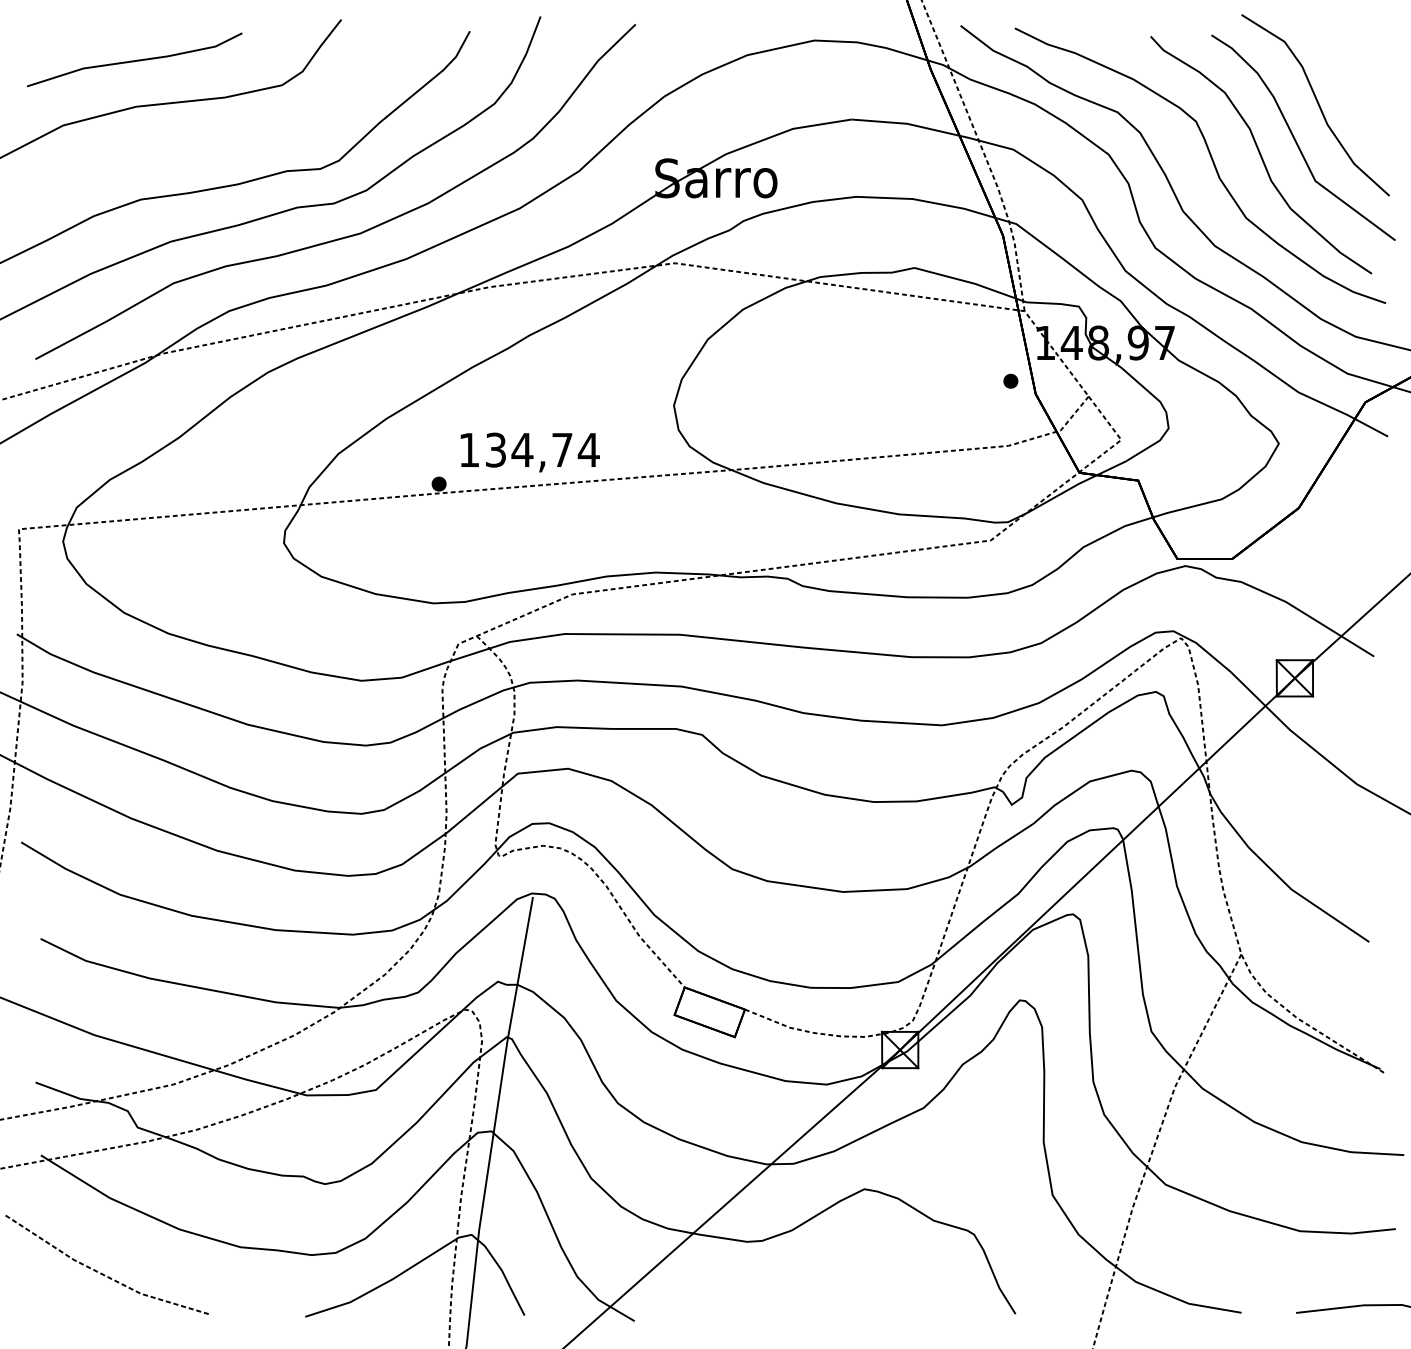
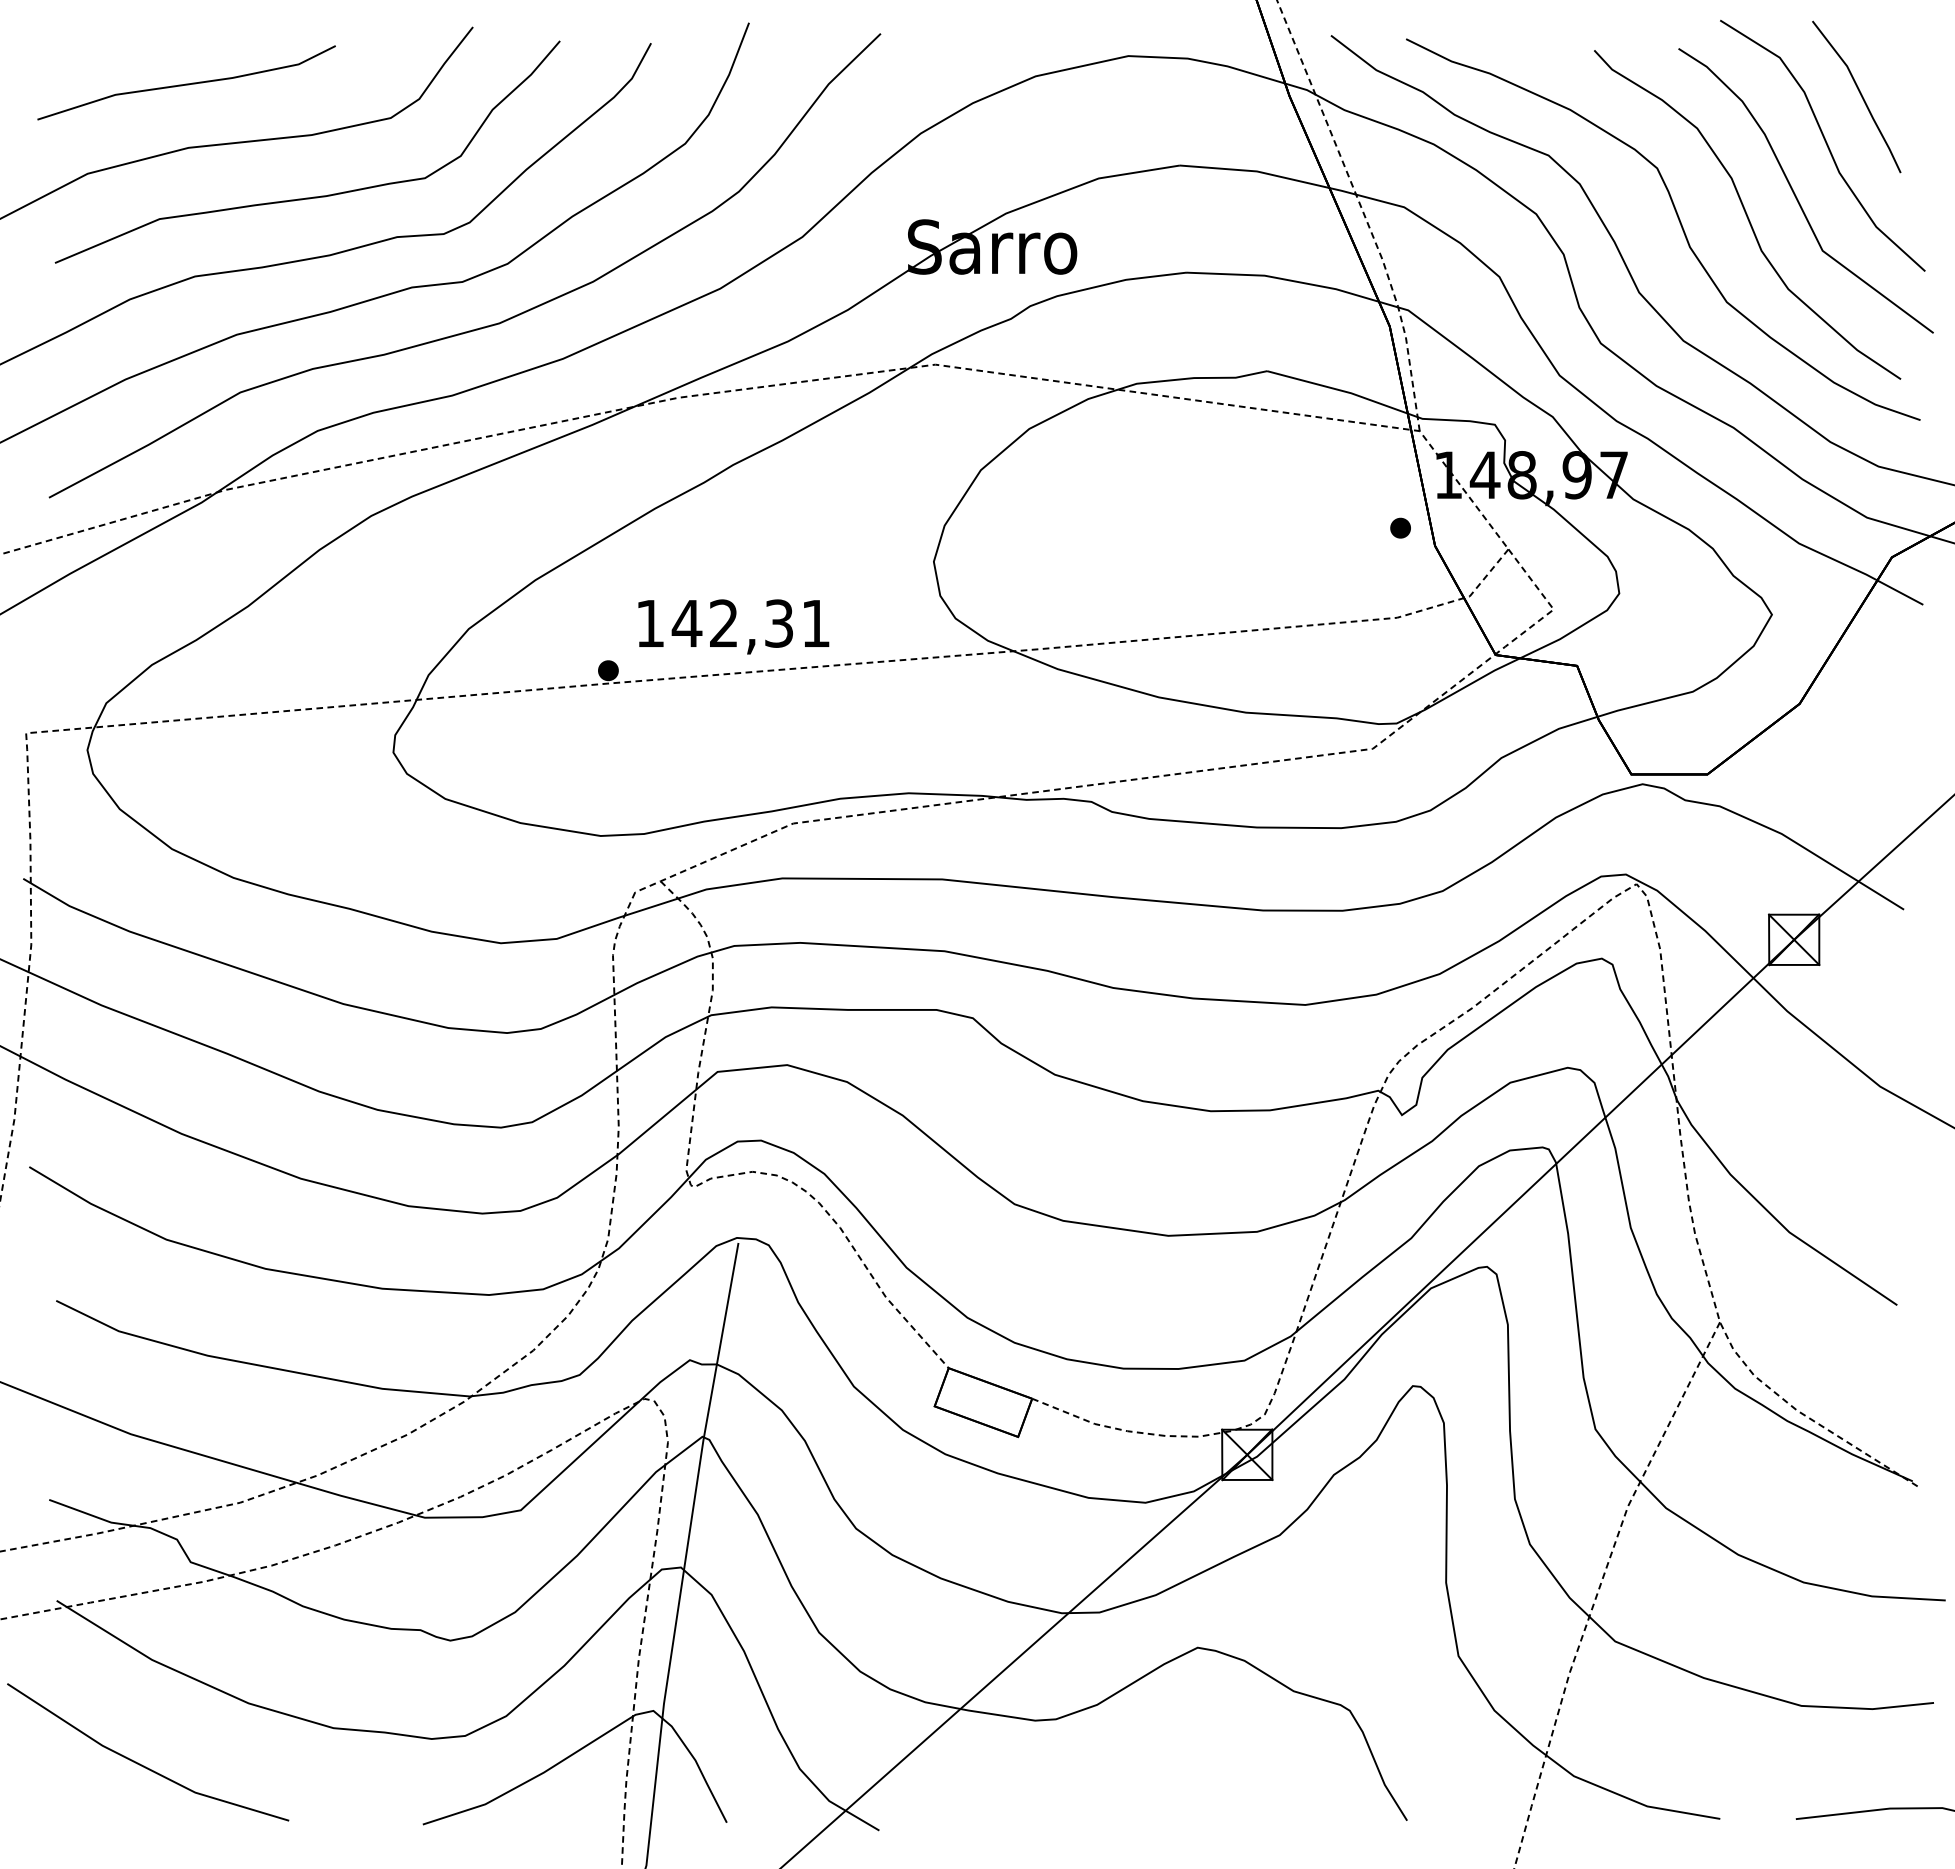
line: (1342, 68) -> (1860, 95), added
curve: (226, 141) -> (313, 196), added
text: (542, 450) -> (751, 623), 134,74 -> 142,31
line: (102, 1274) -> (141, 1765), dashed -> solid

